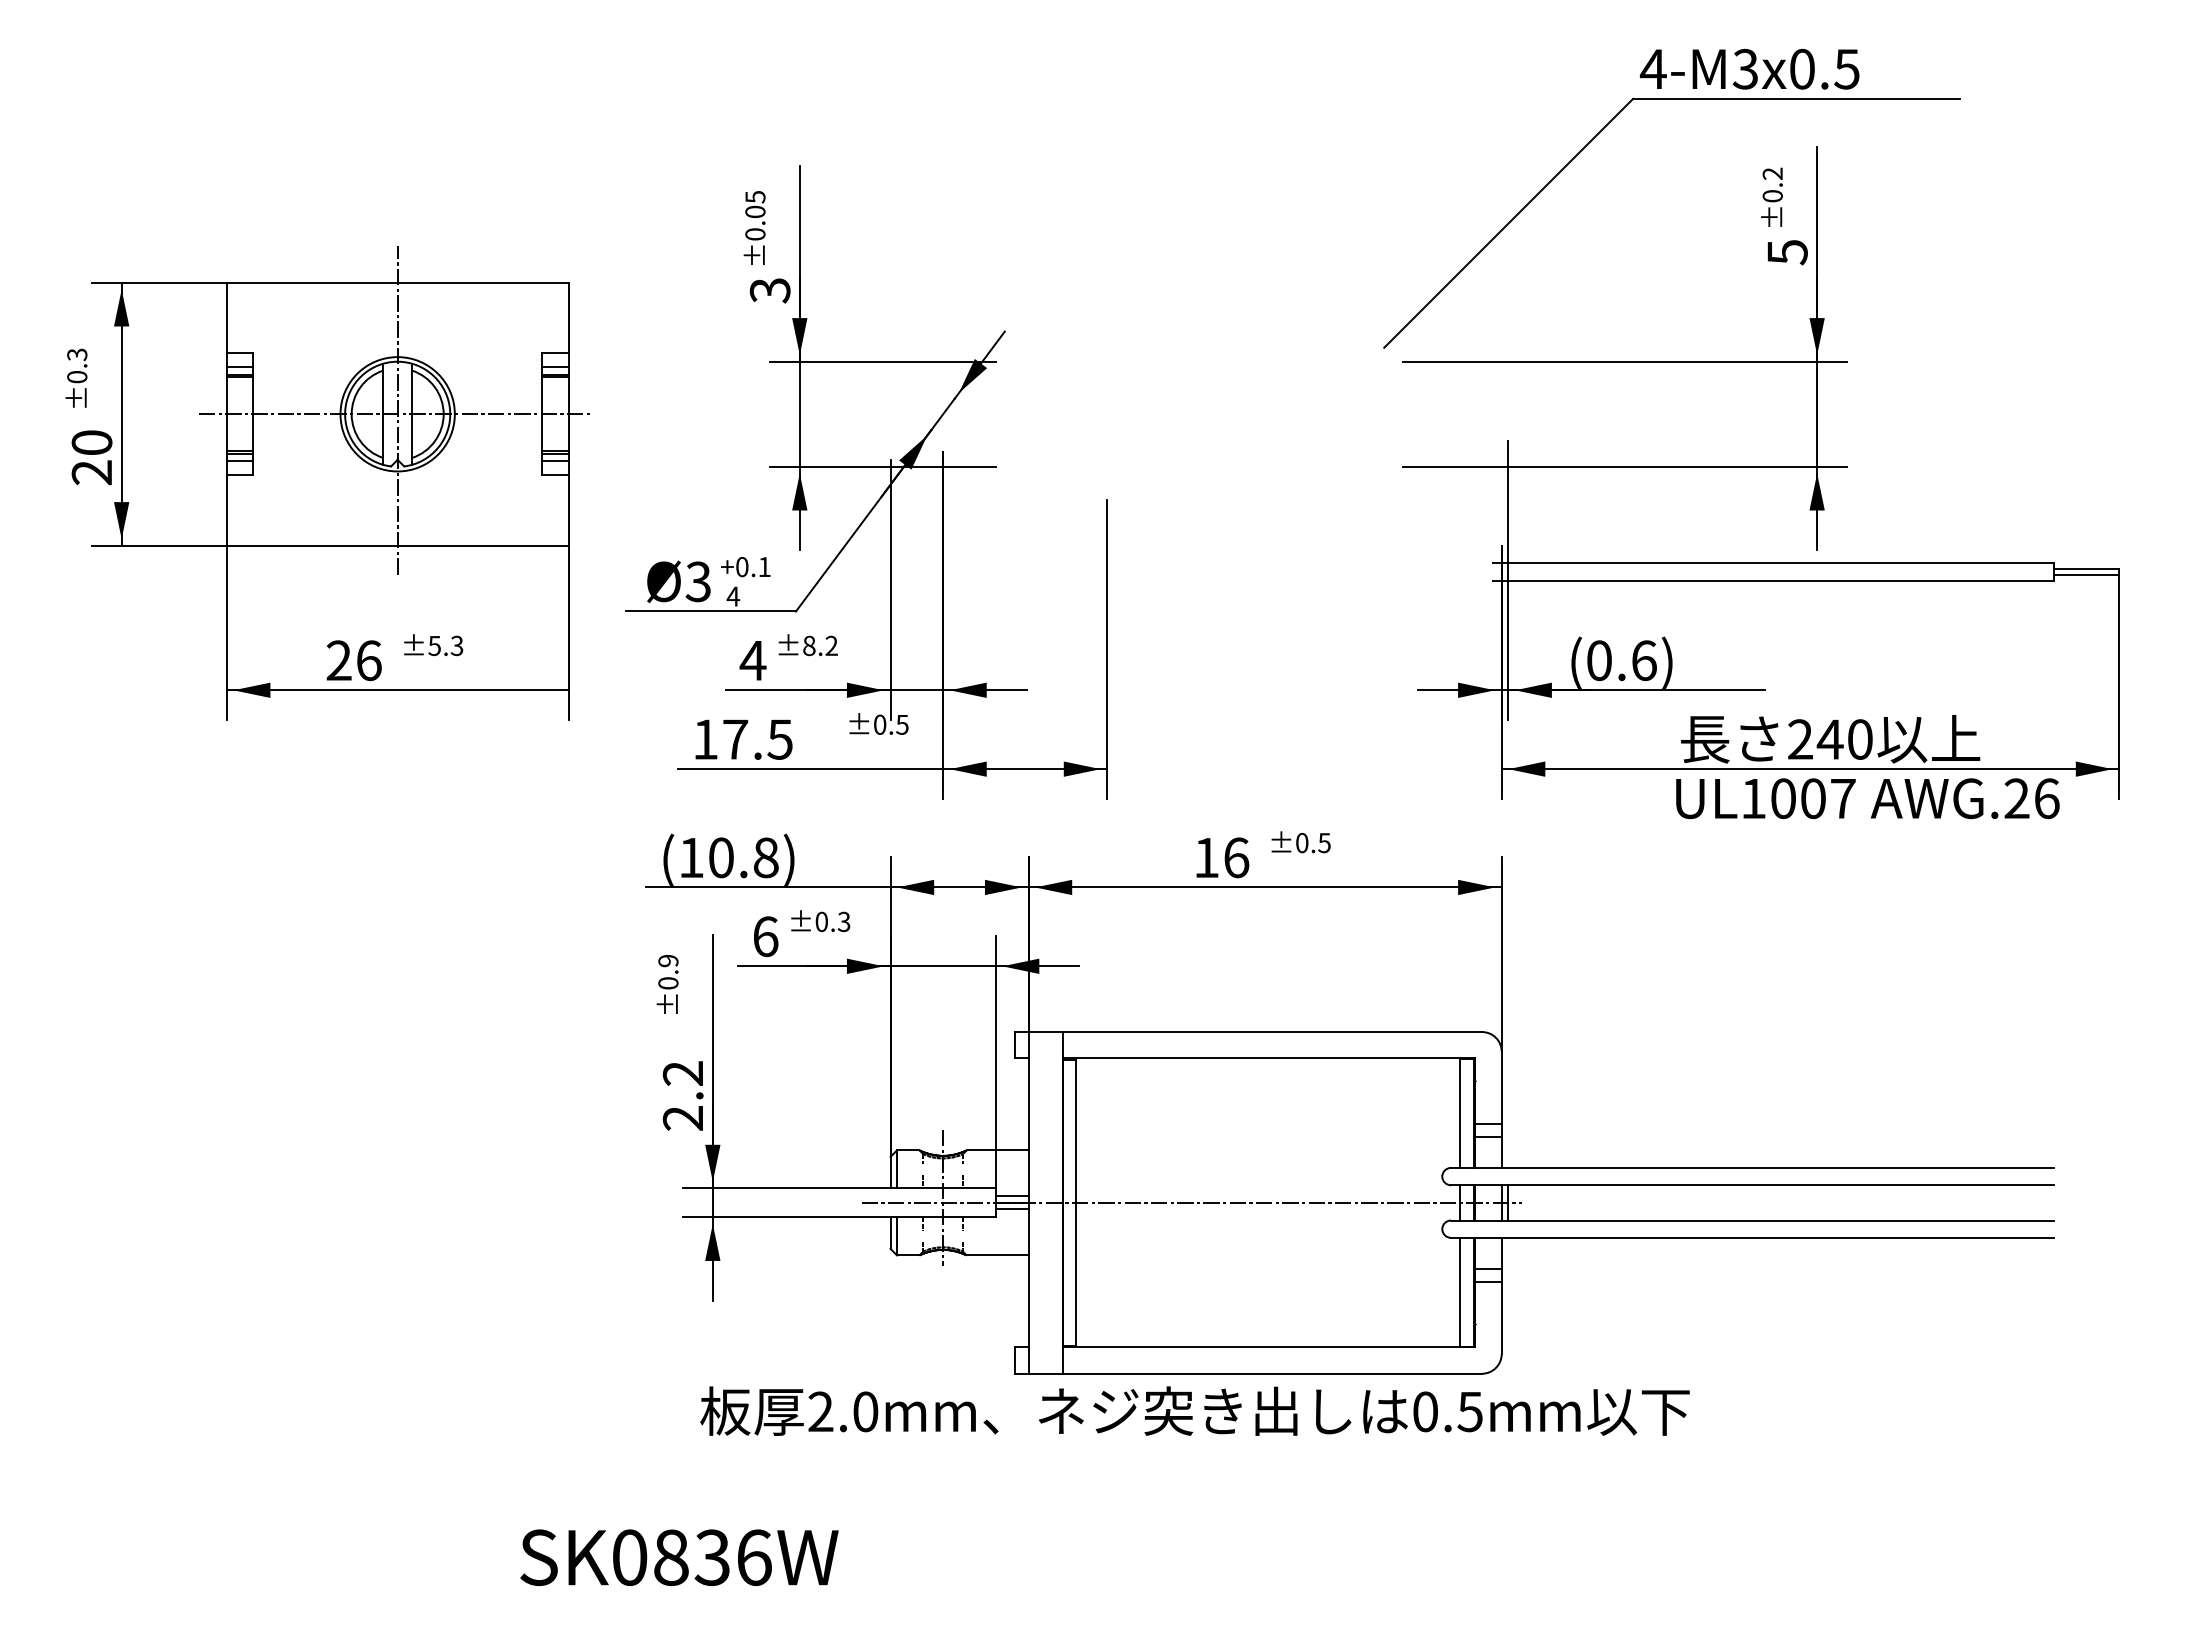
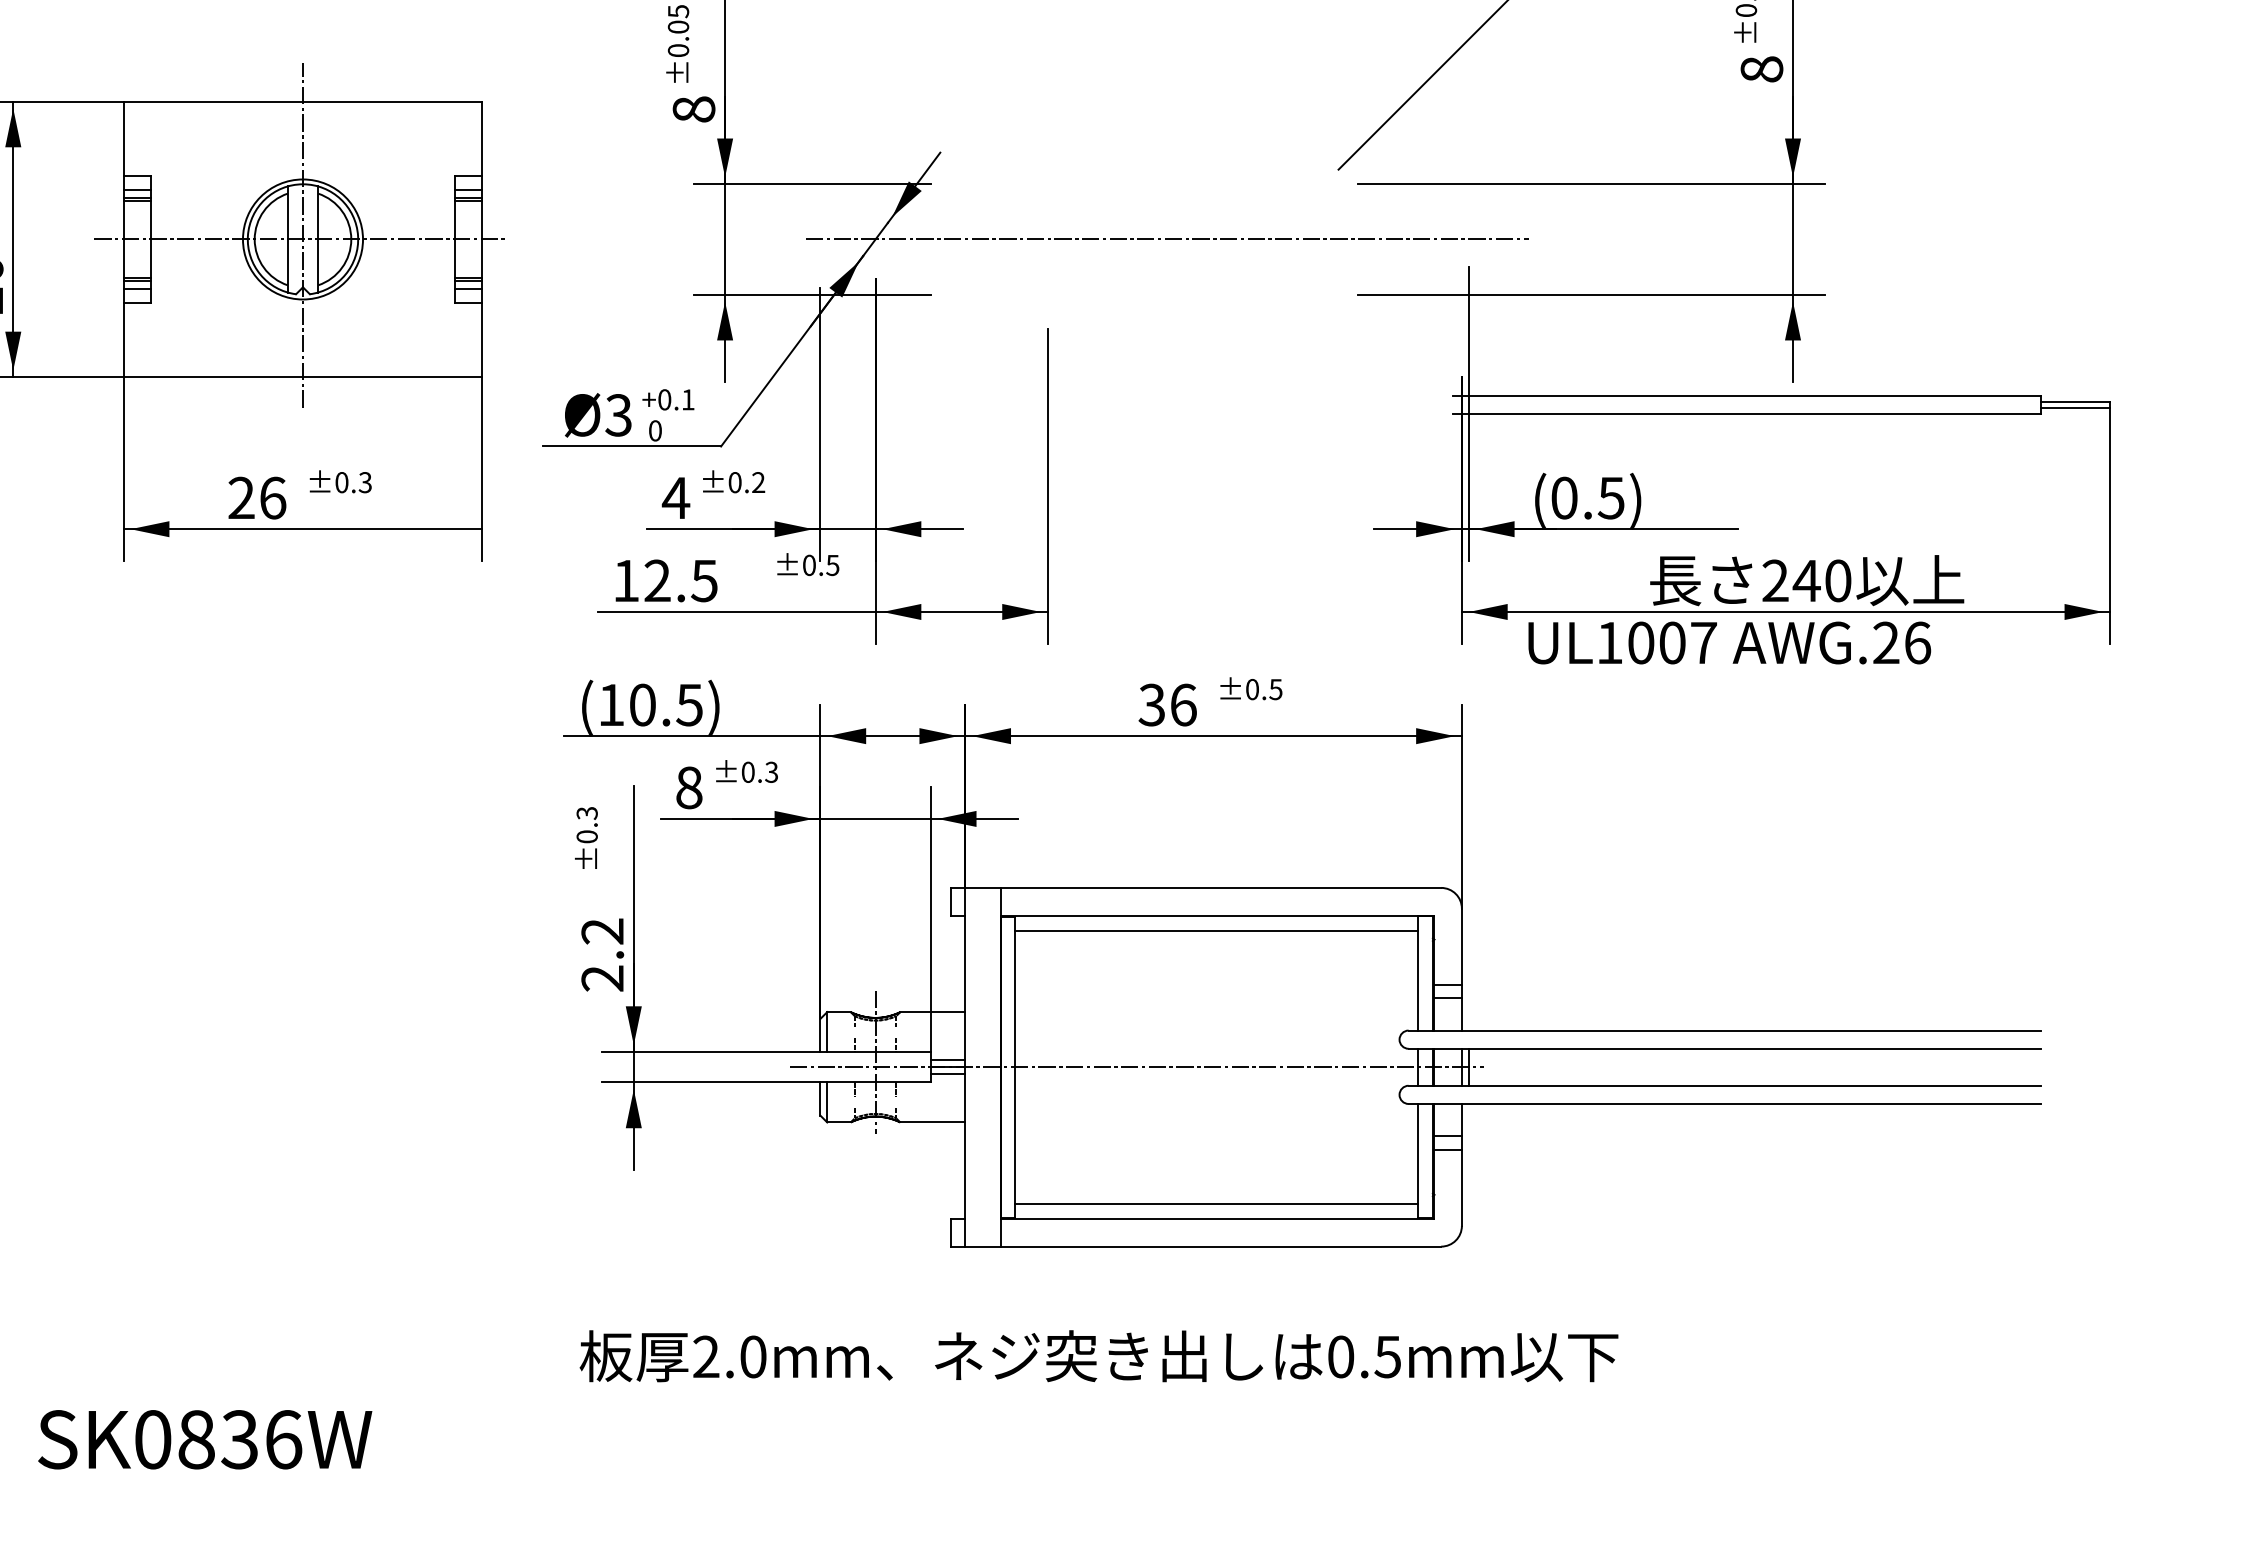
text: (1787, 252) -> (1761, 69), 5 -> 8
text: (769, 290) -> (693, 109), 3 -> 8
line: (1220, 414) -> (1166, 239), added
text: (733, 596) -> (655, 430), 4 -> 0
text: (434, 645) -> (341, 482), ±5.3 -> ±0.3
text: (809, 645) -> (735, 482), ±8.2 -> ±0.2
text: (1643, 660) -> (1610, 497), (0.6) -> (0.5)
text: (735, 739) -> (657, 580), 17.5 -> 12.5
text: (1867, 798) -> (1729, 642), moved
text: (765, 857) -> (689, 704), (10.8) -> (10.5)
text: (1205, 857) -> (1150, 704), 16 -> 36
text: (765, 936) -> (689, 787), 6 -> 8
text: (668, 961) -> (587, 813), ±0.9 -> ±0.3
line: (1267, 1072) -> (1216, 930), added
line: (1267, 1333) -> (1216, 1204), added
text: (1194, 1410) -> (1098, 1355), moved
text: (679, 1557) -> (205, 1439), moved

